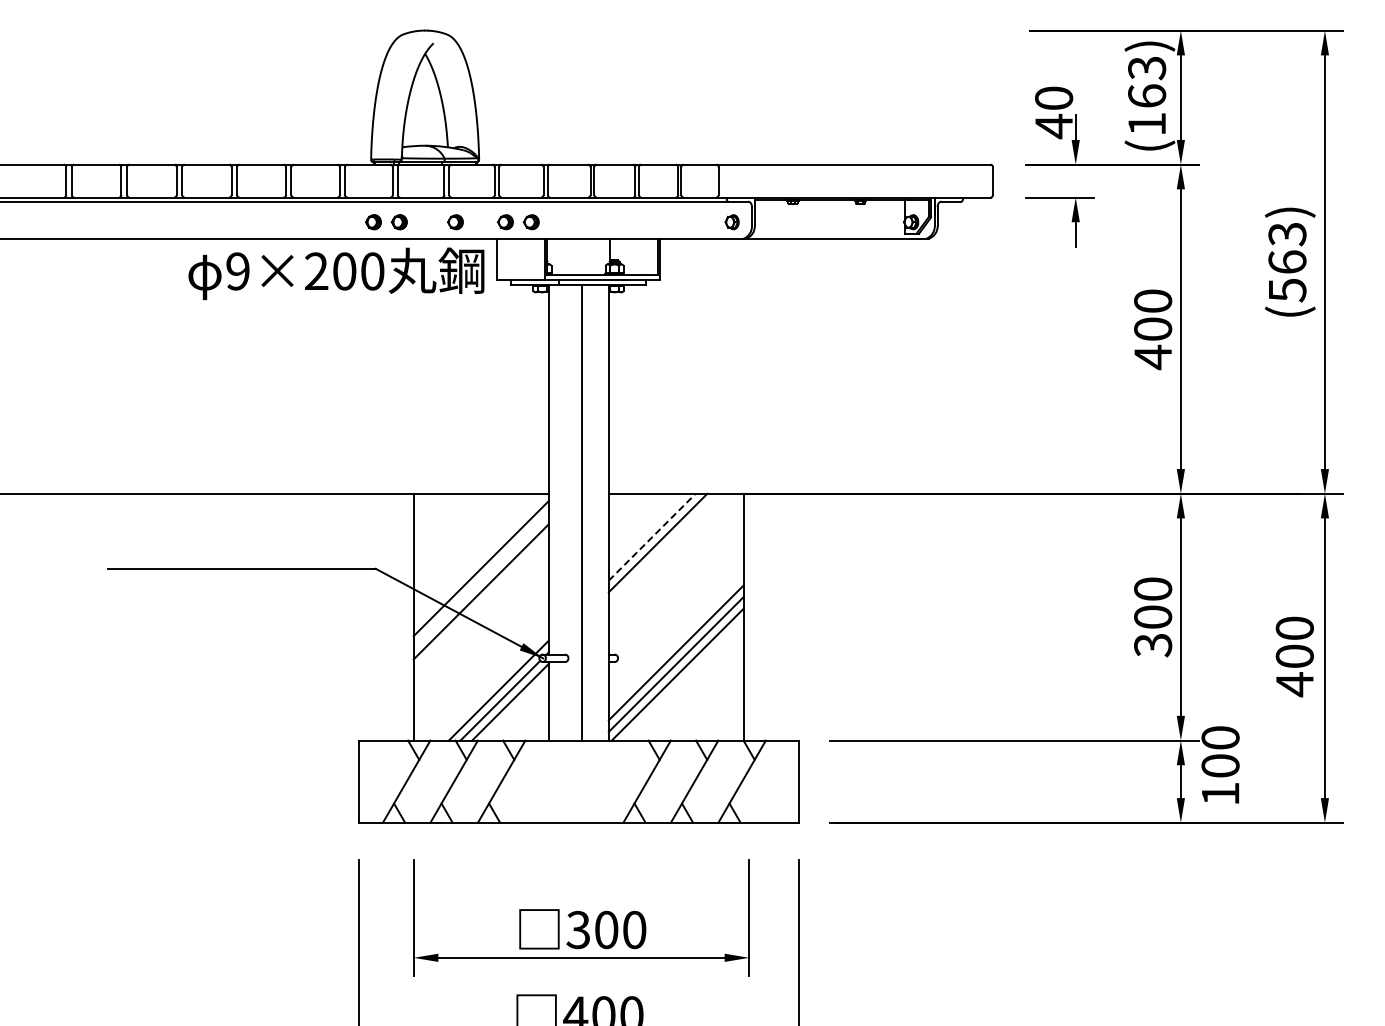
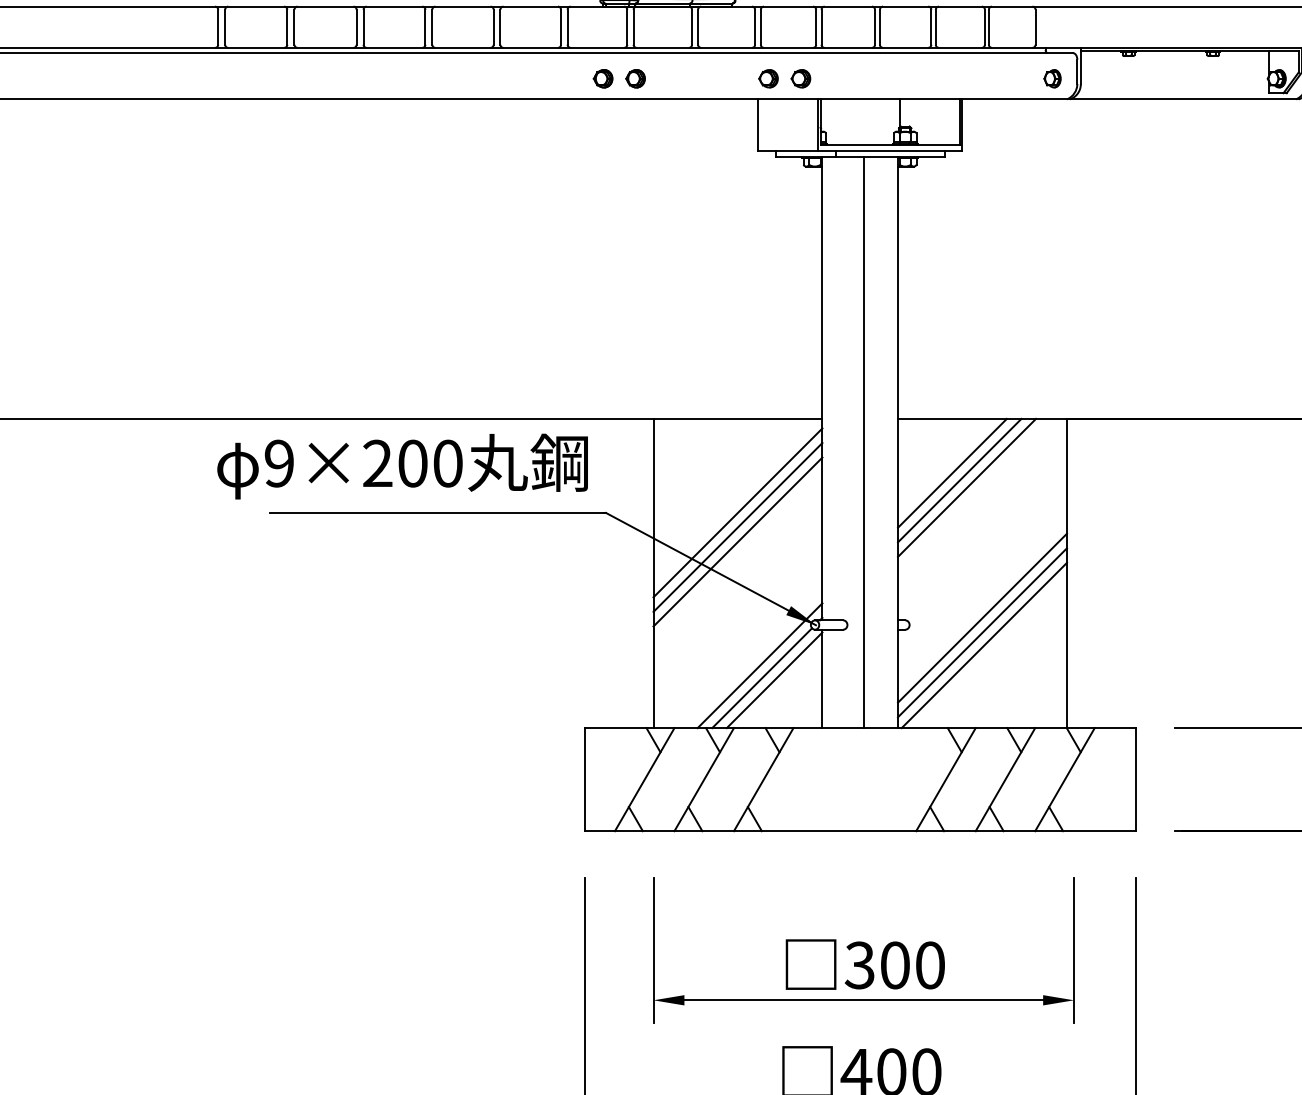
part: (455, 222) -> (705, 79), removed
text: (336, 273) -> (402, 466), moved
line: (652, 536) -> (952, 472), dashed -> solid
line: (663, 548) -> (966, 487), added
line: (480, 579) -> (737, 526), added

